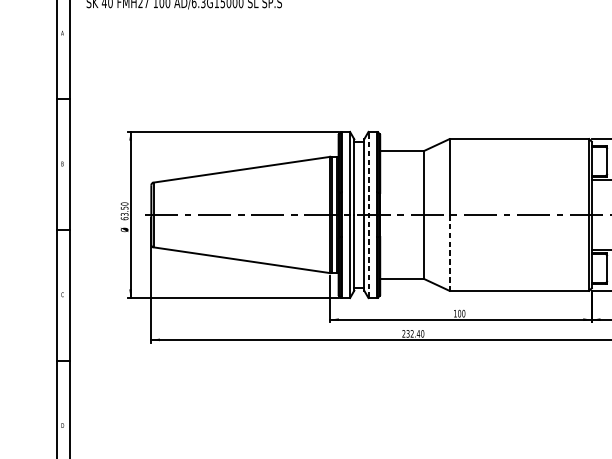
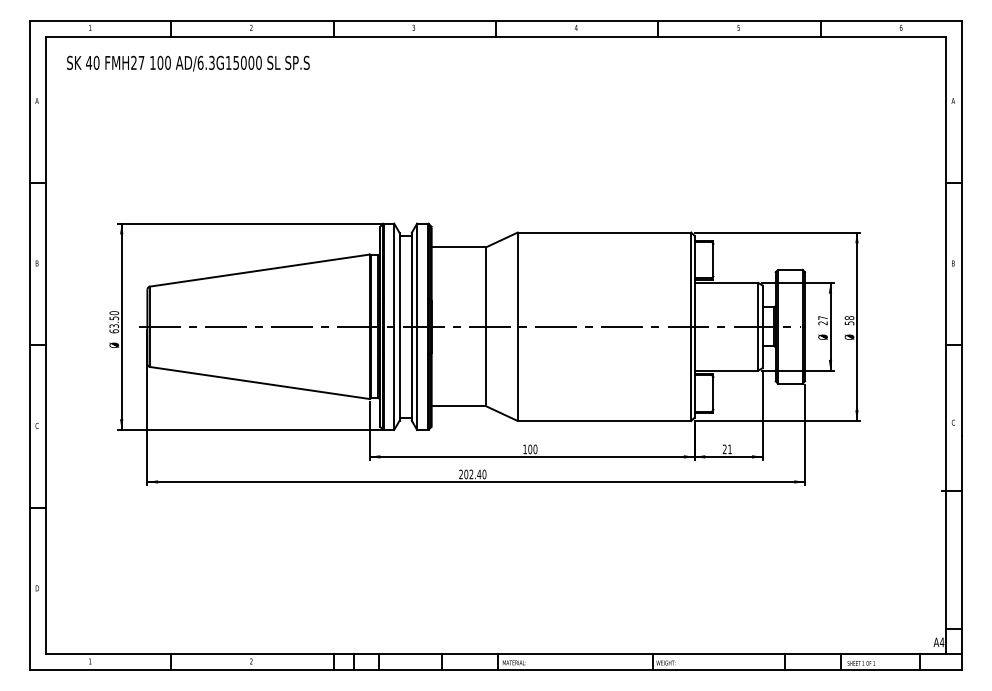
line: (368, 214) -> (417, 326), dashed -> solid
line: (449, 253) -> (517, 374), dashed -> solid
text: (408, 333) -> (466, 474), 232.40 -> 202.40

